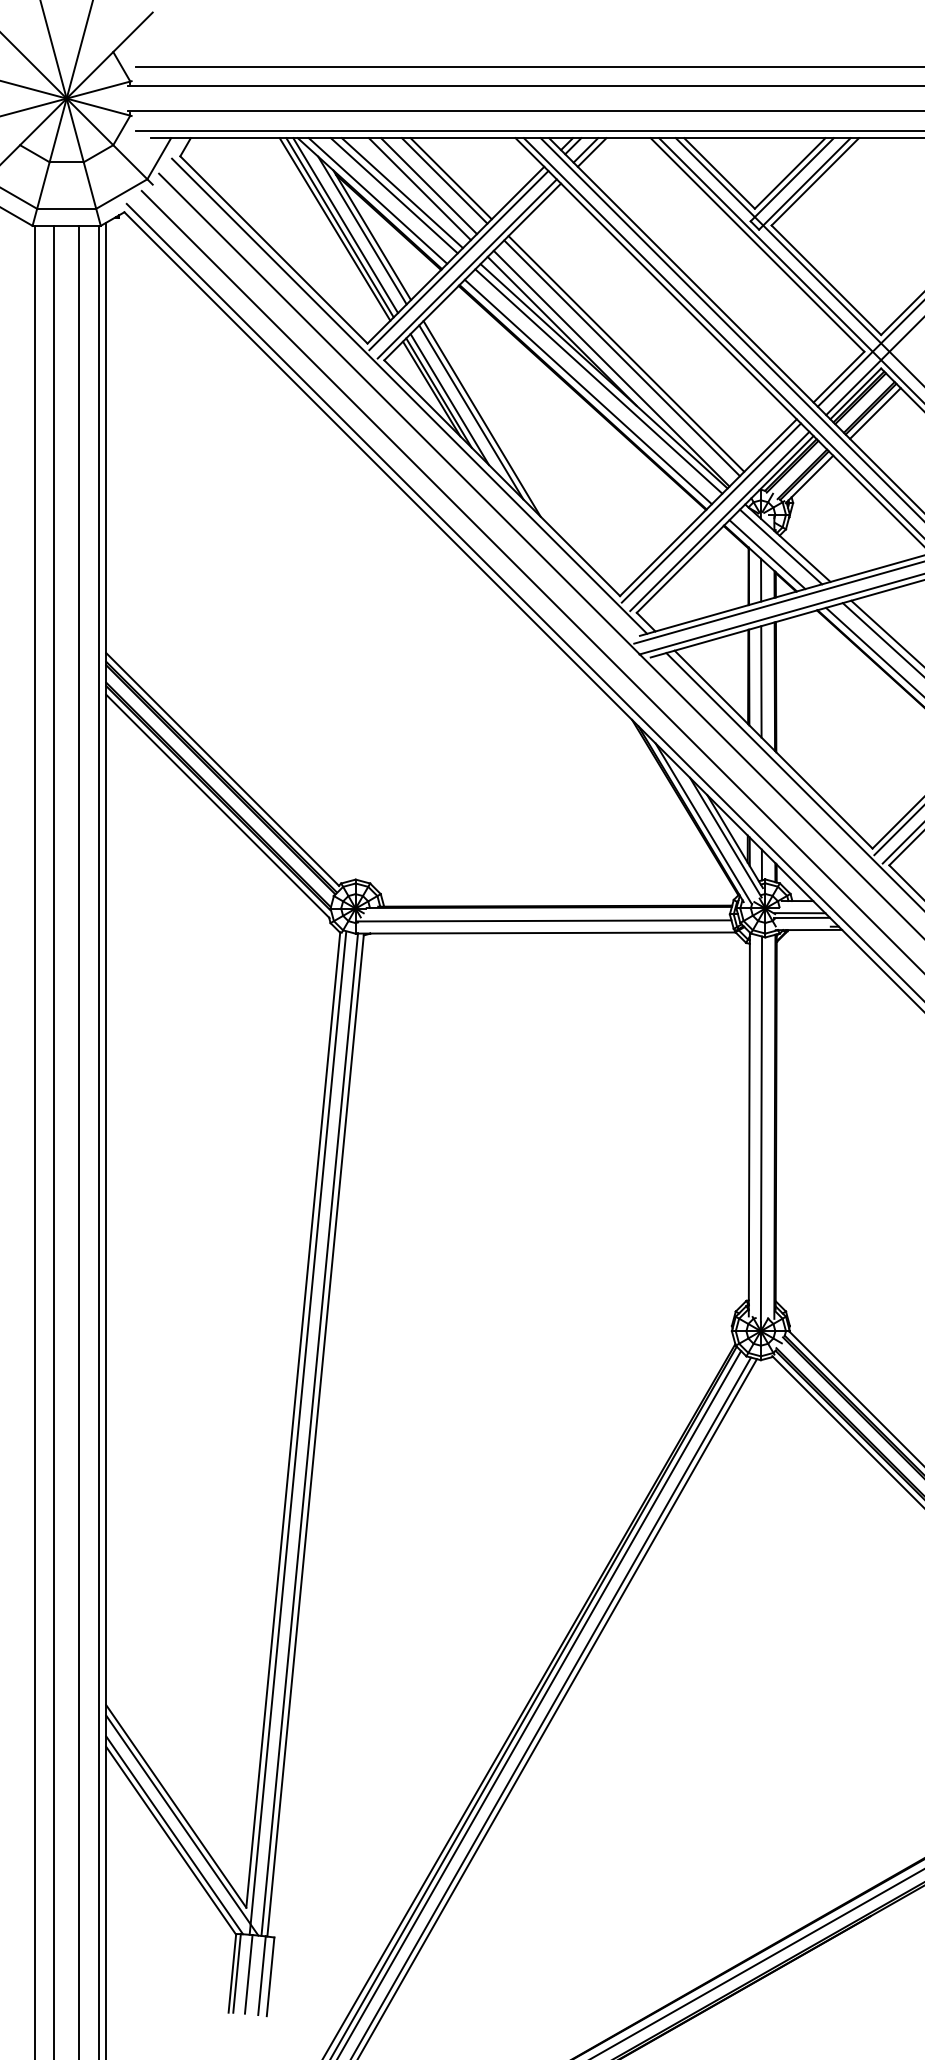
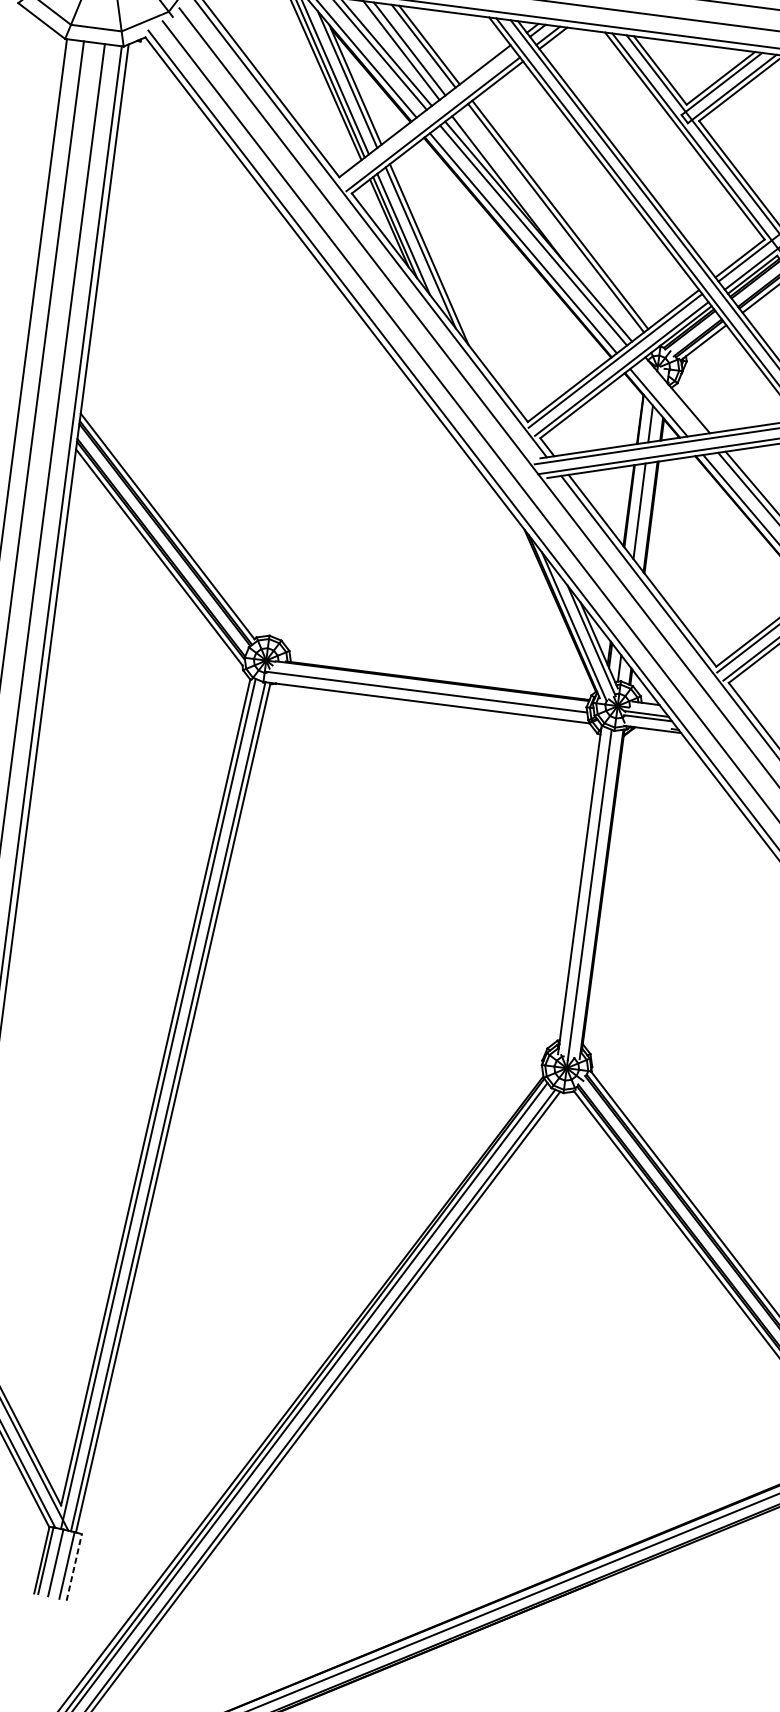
line: (458, 260) -> (426, 116), removed
line: (611, 368) -> (545, 225), removed
line: (780, 546) -> (671, 397), removed
line: (270, 1976) -> (74, 1567), solid -> dashed

